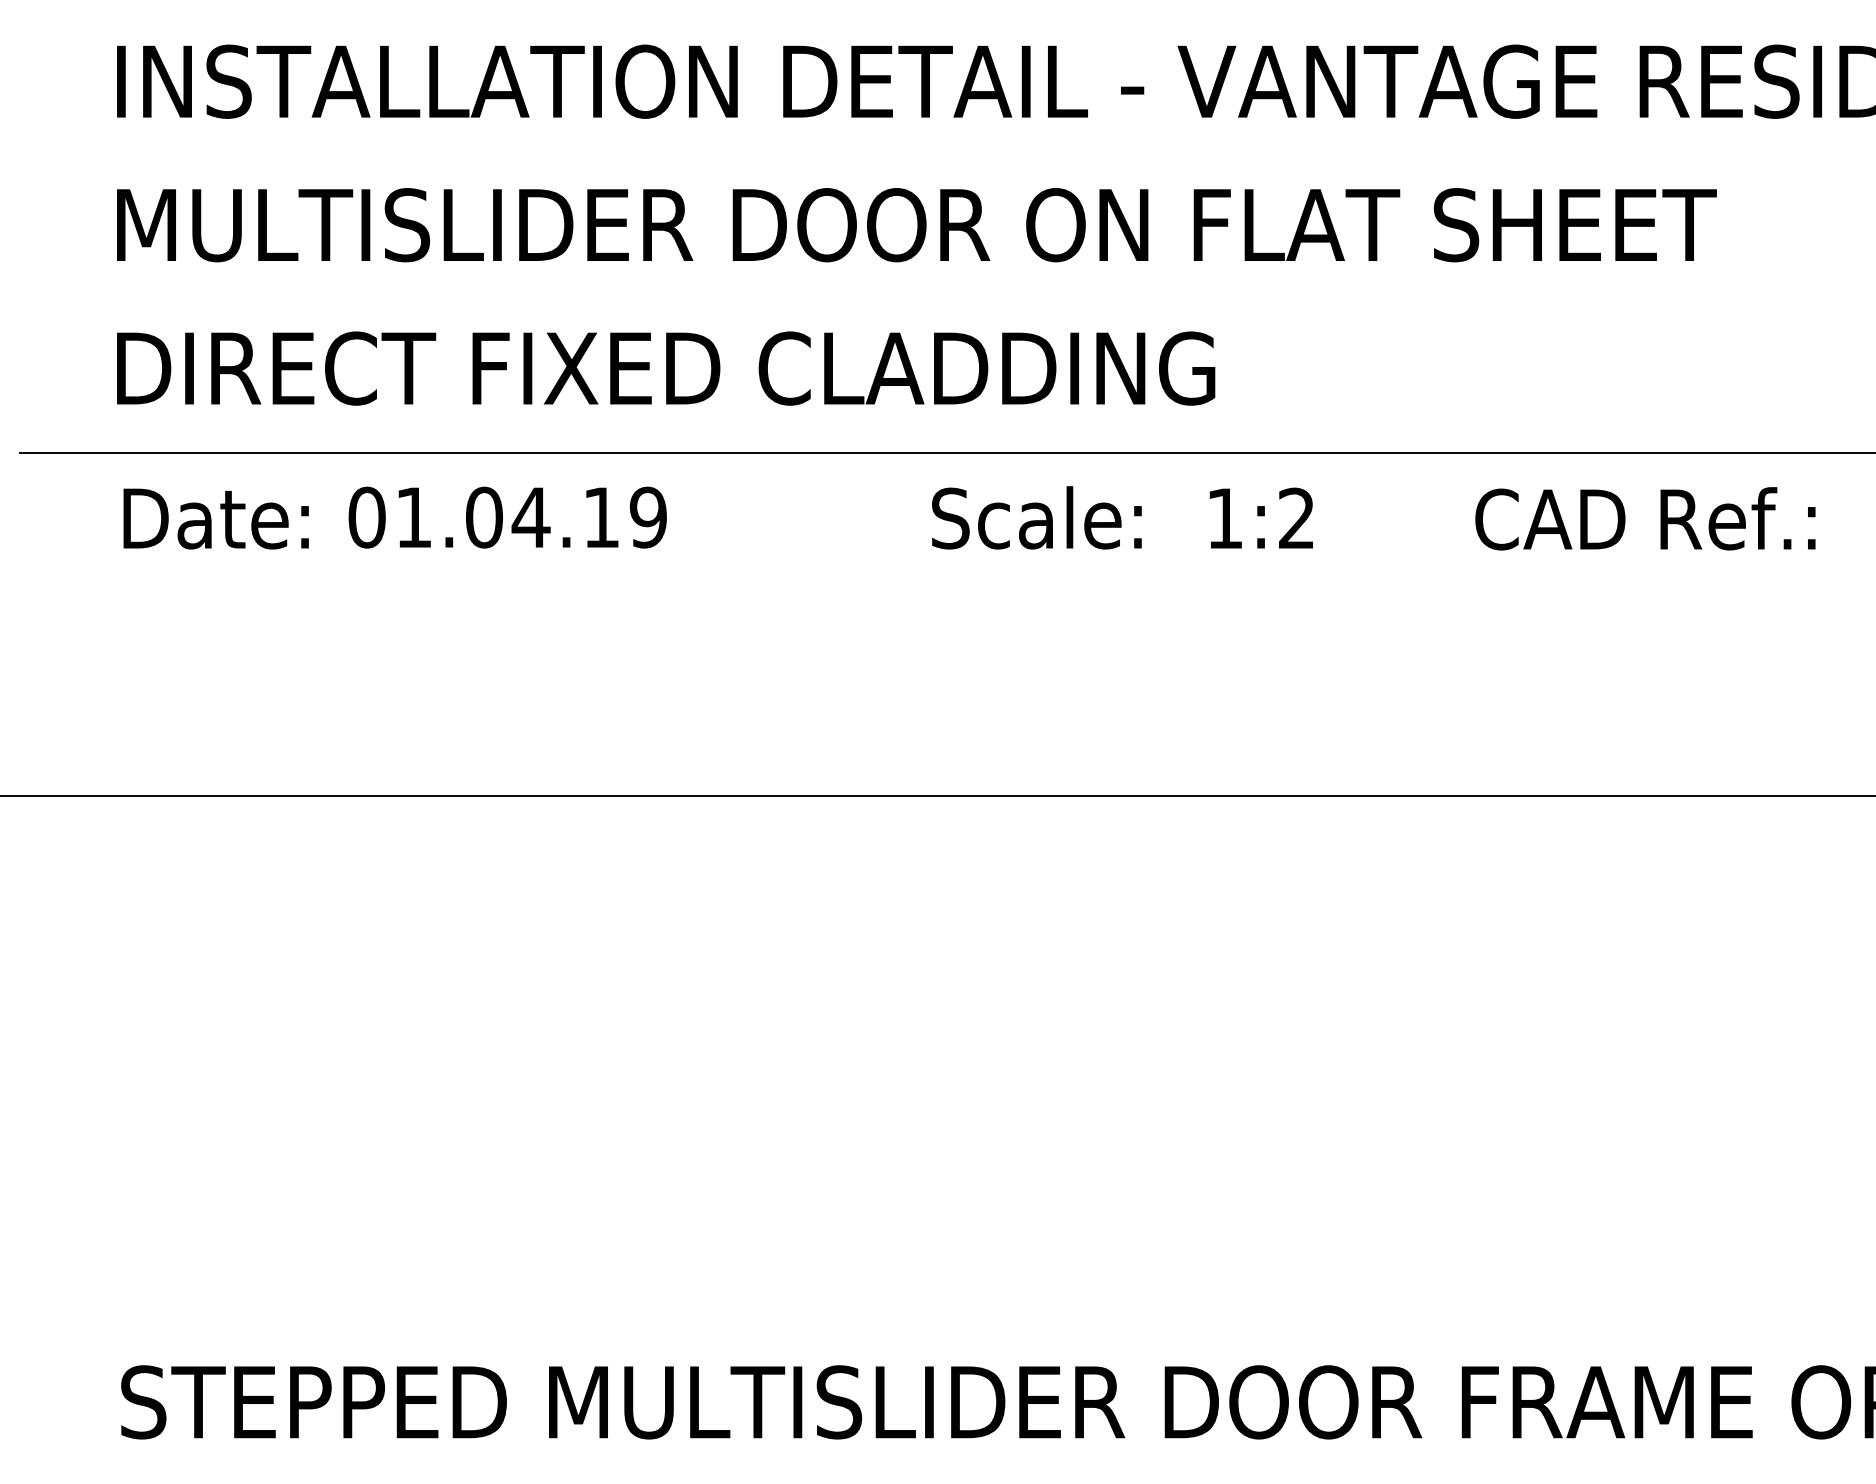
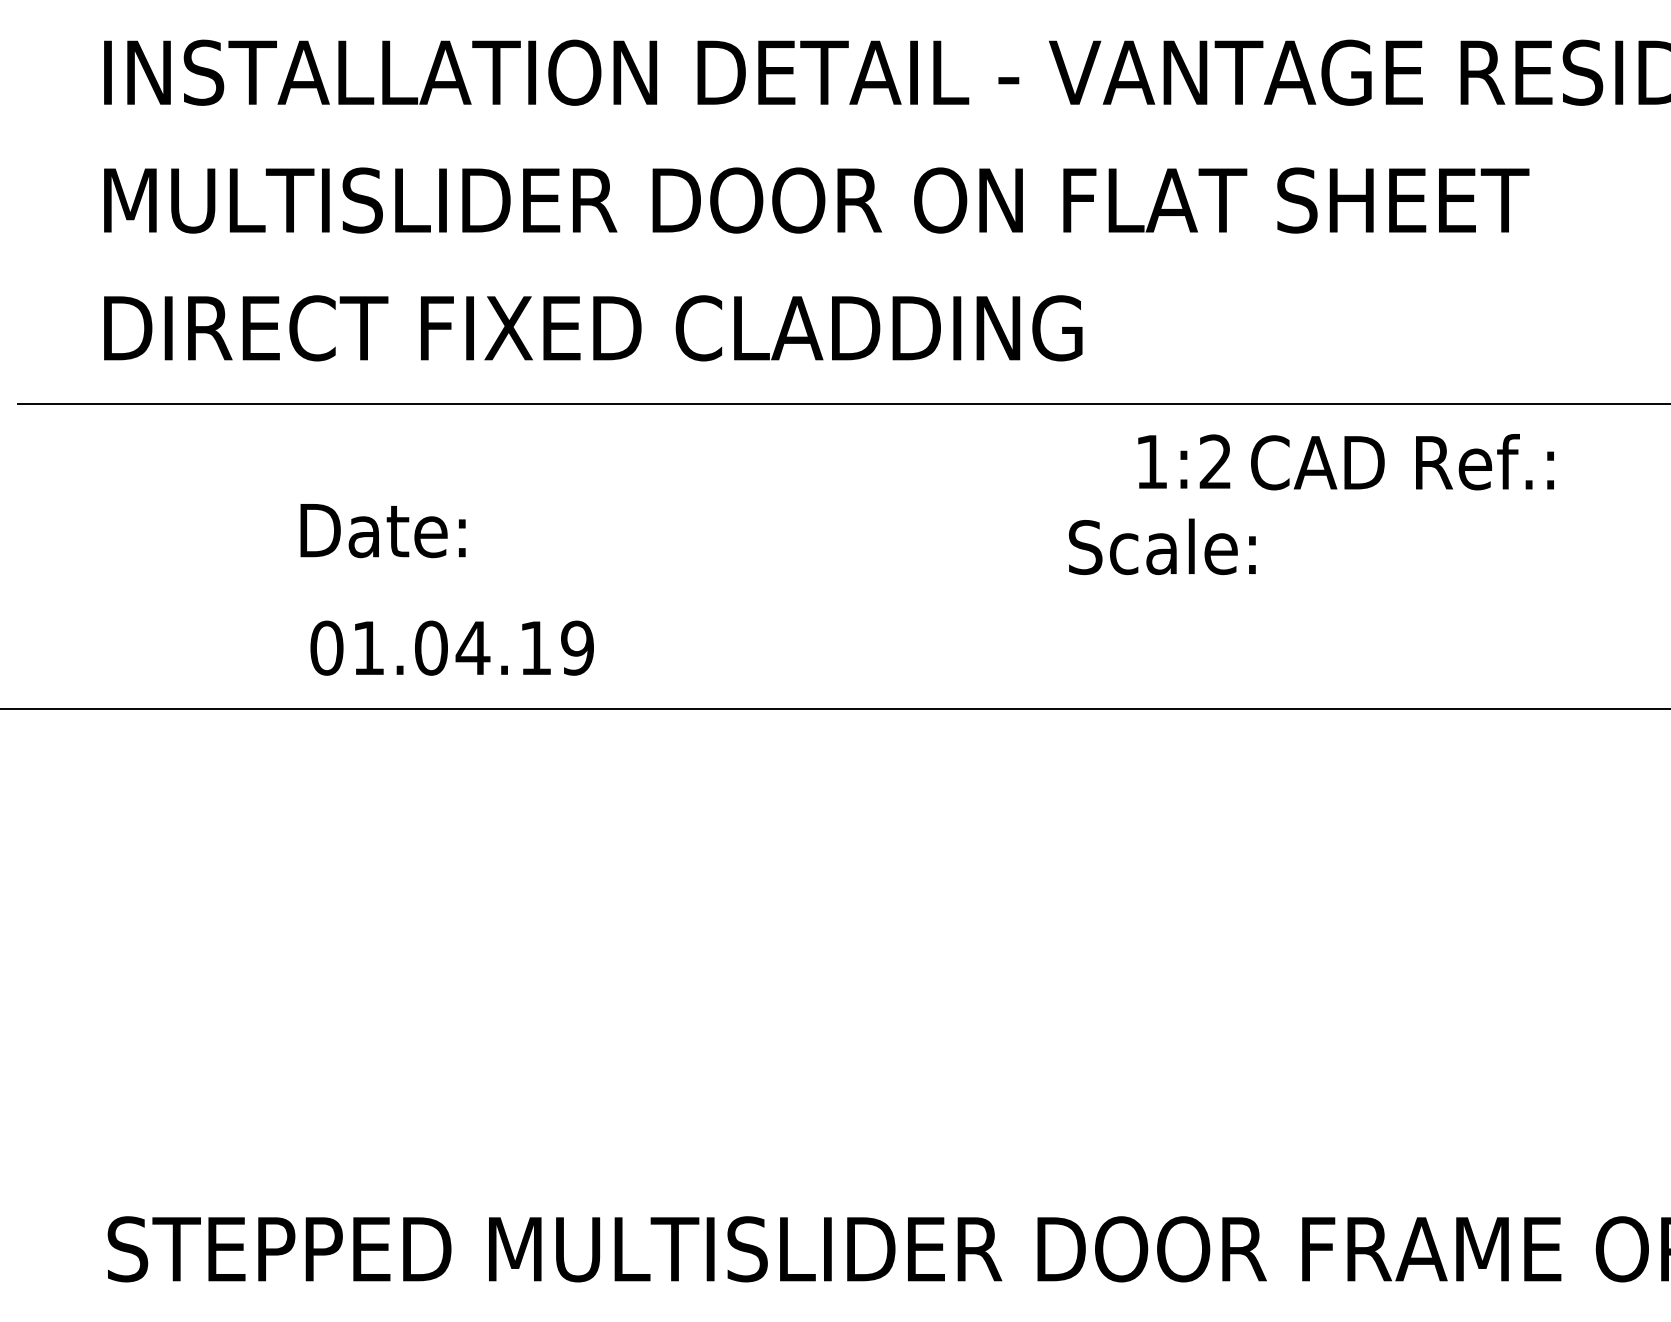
text: (507, 517) -> (451, 648), moved
text: (1036, 517) -> (1162, 546), moved
text: (1260, 517) -> (1183, 460), moved
text: (215, 518) -> (382, 530), moved
text: (1645, 518) -> (1402, 461), moved

